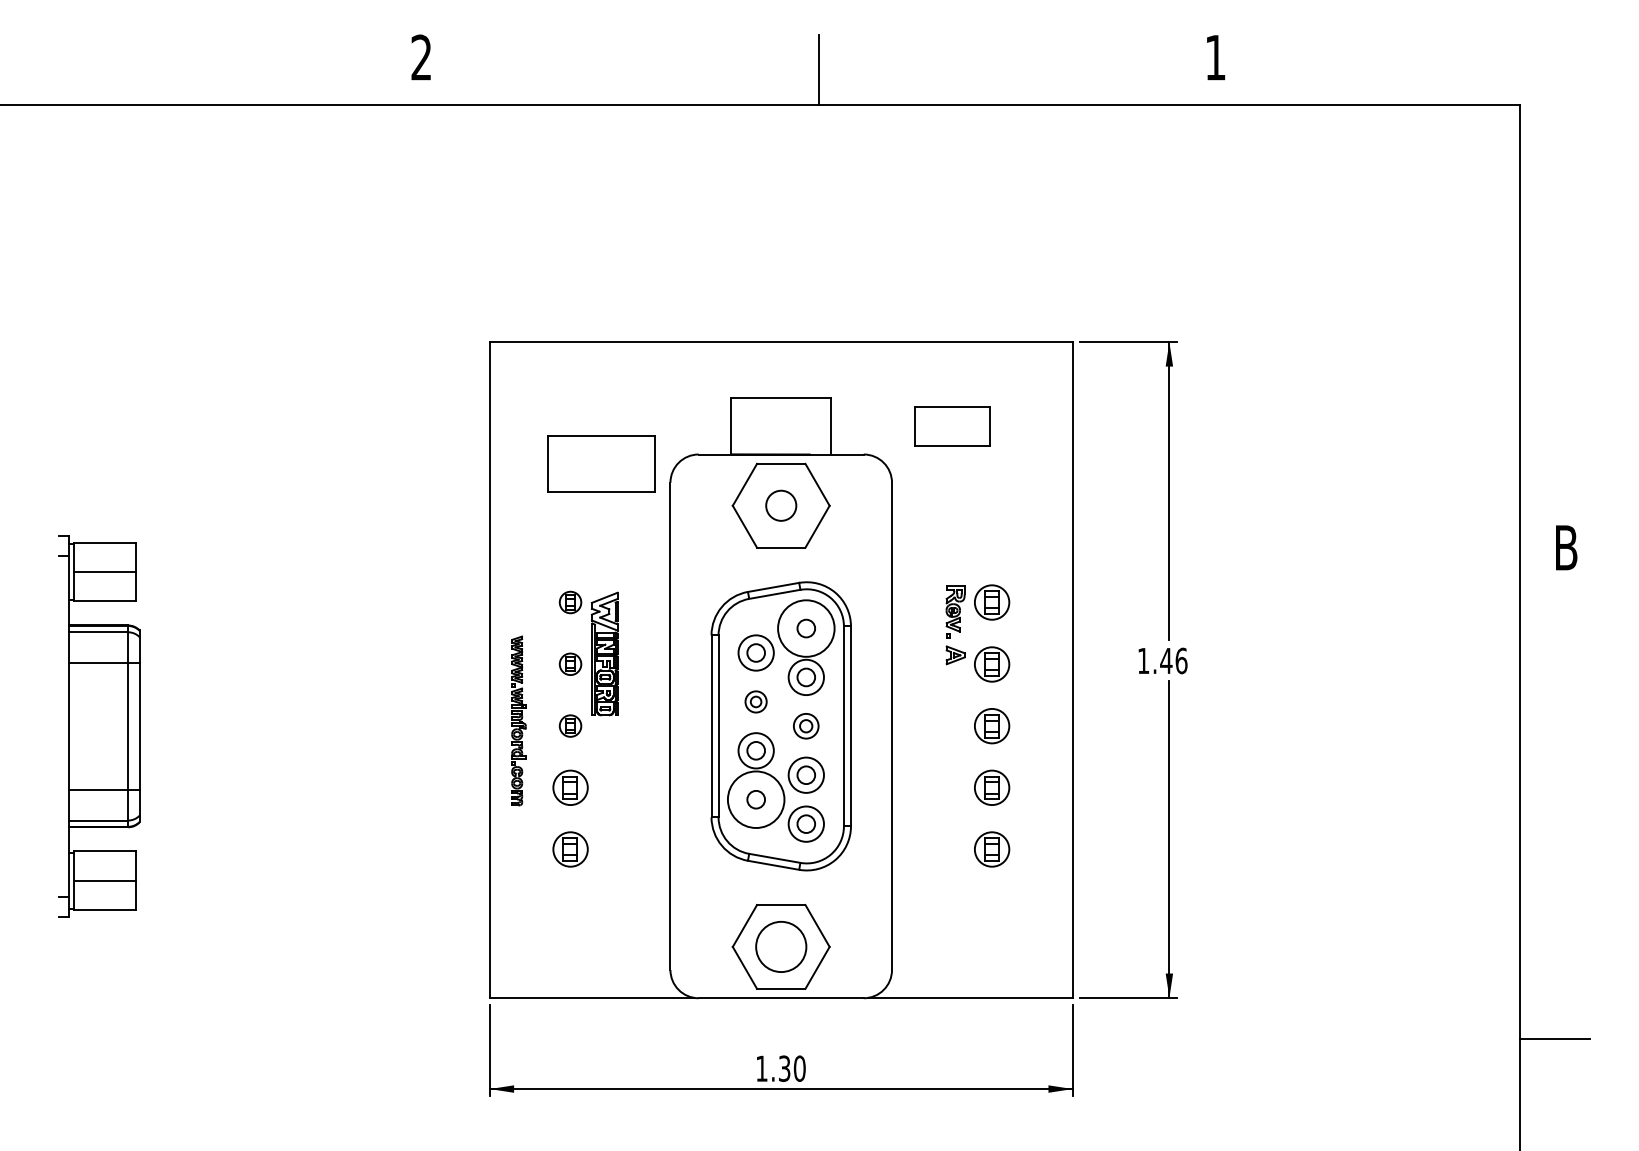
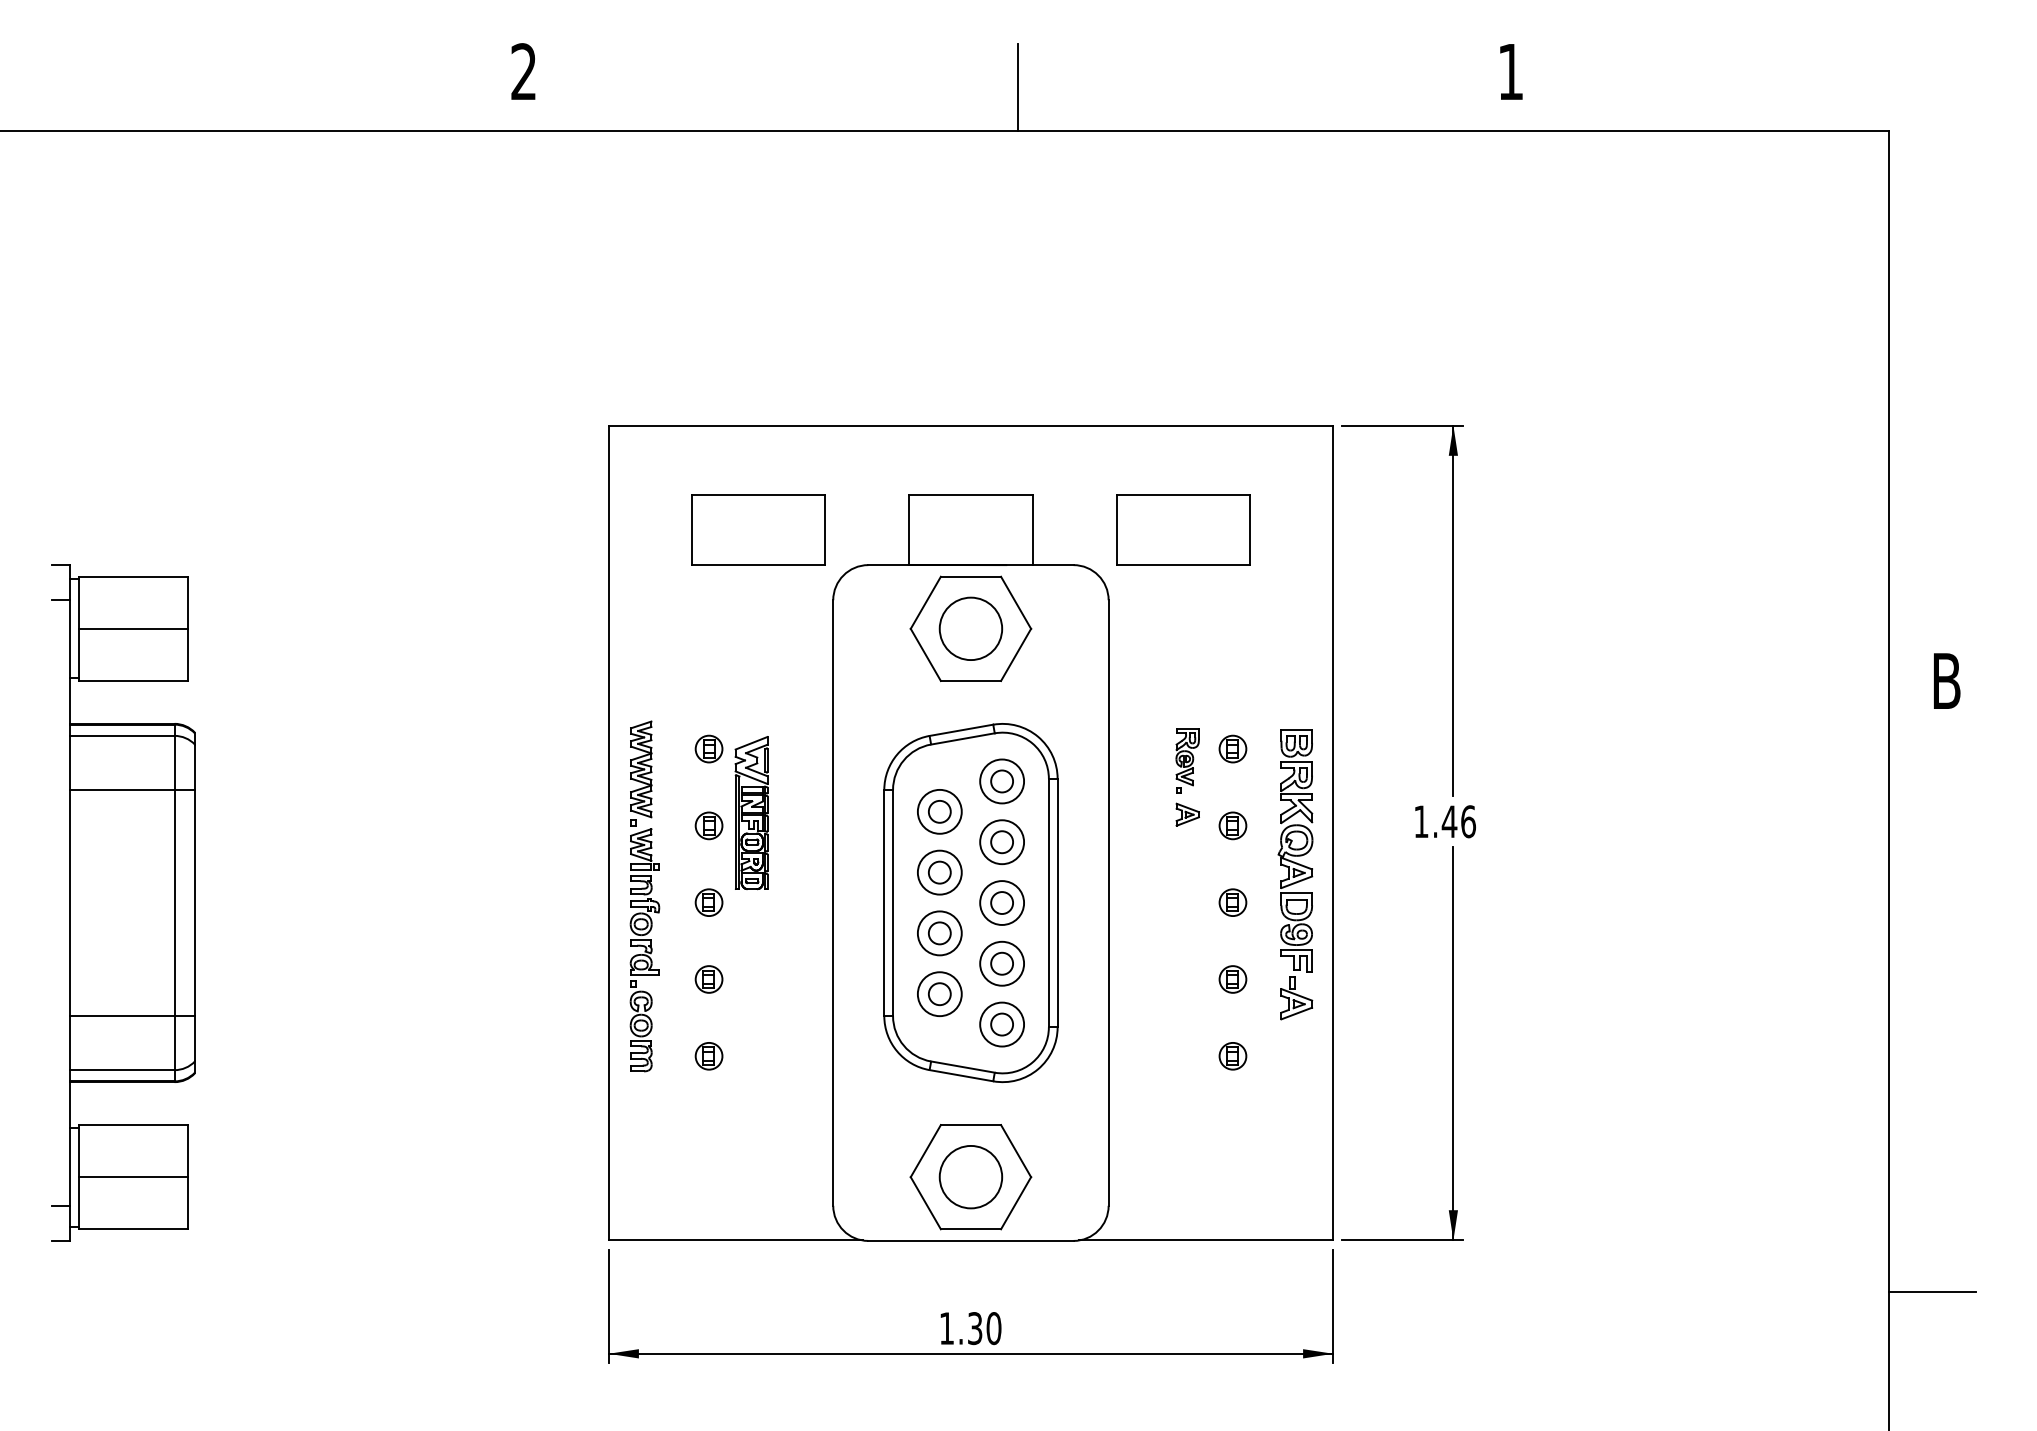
part: (952, 426) -> (1183, 530), size x1.43
part: (601, 463) -> (758, 529), moved
circle: (781, 505) -> (971, 628), size x1.67
part: (991, 602) -> (1232, 749), size x0.62
circle: (805, 628) -> (1001, 781), size x0.62
part: (991, 663) -> (1232, 824), size x0.62
part: (755, 701) -> (938, 872), size x1.67
part: (1041, 703) -> (1294, 874), added
part: (518, 720) -> (644, 895), size x1.67
part: (805, 725) -> (1001, 901), size x1.43
part: (991, 725) -> (1232, 901), size x0.62
part: (99, 726) -> (123, 903), size x1.43
part: (570, 787) -> (709, 978), size x0.62
part: (991, 787) -> (1232, 978), size x0.62
circle: (755, 799) -> (938, 993), size x0.62
part: (570, 849) -> (709, 1056), size x0.62
part: (991, 849) -> (1232, 1056), size x0.62

